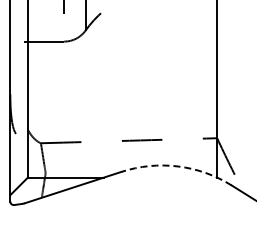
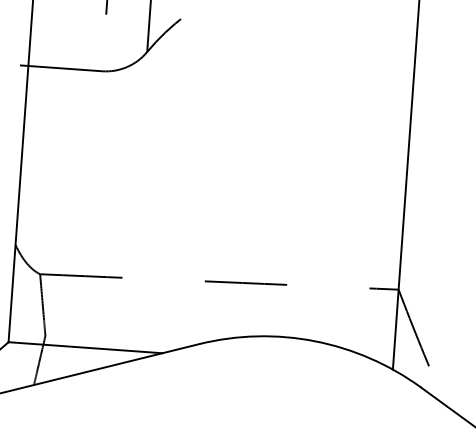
arc: (178, 166) -> (316, 341), dashed -> solid

